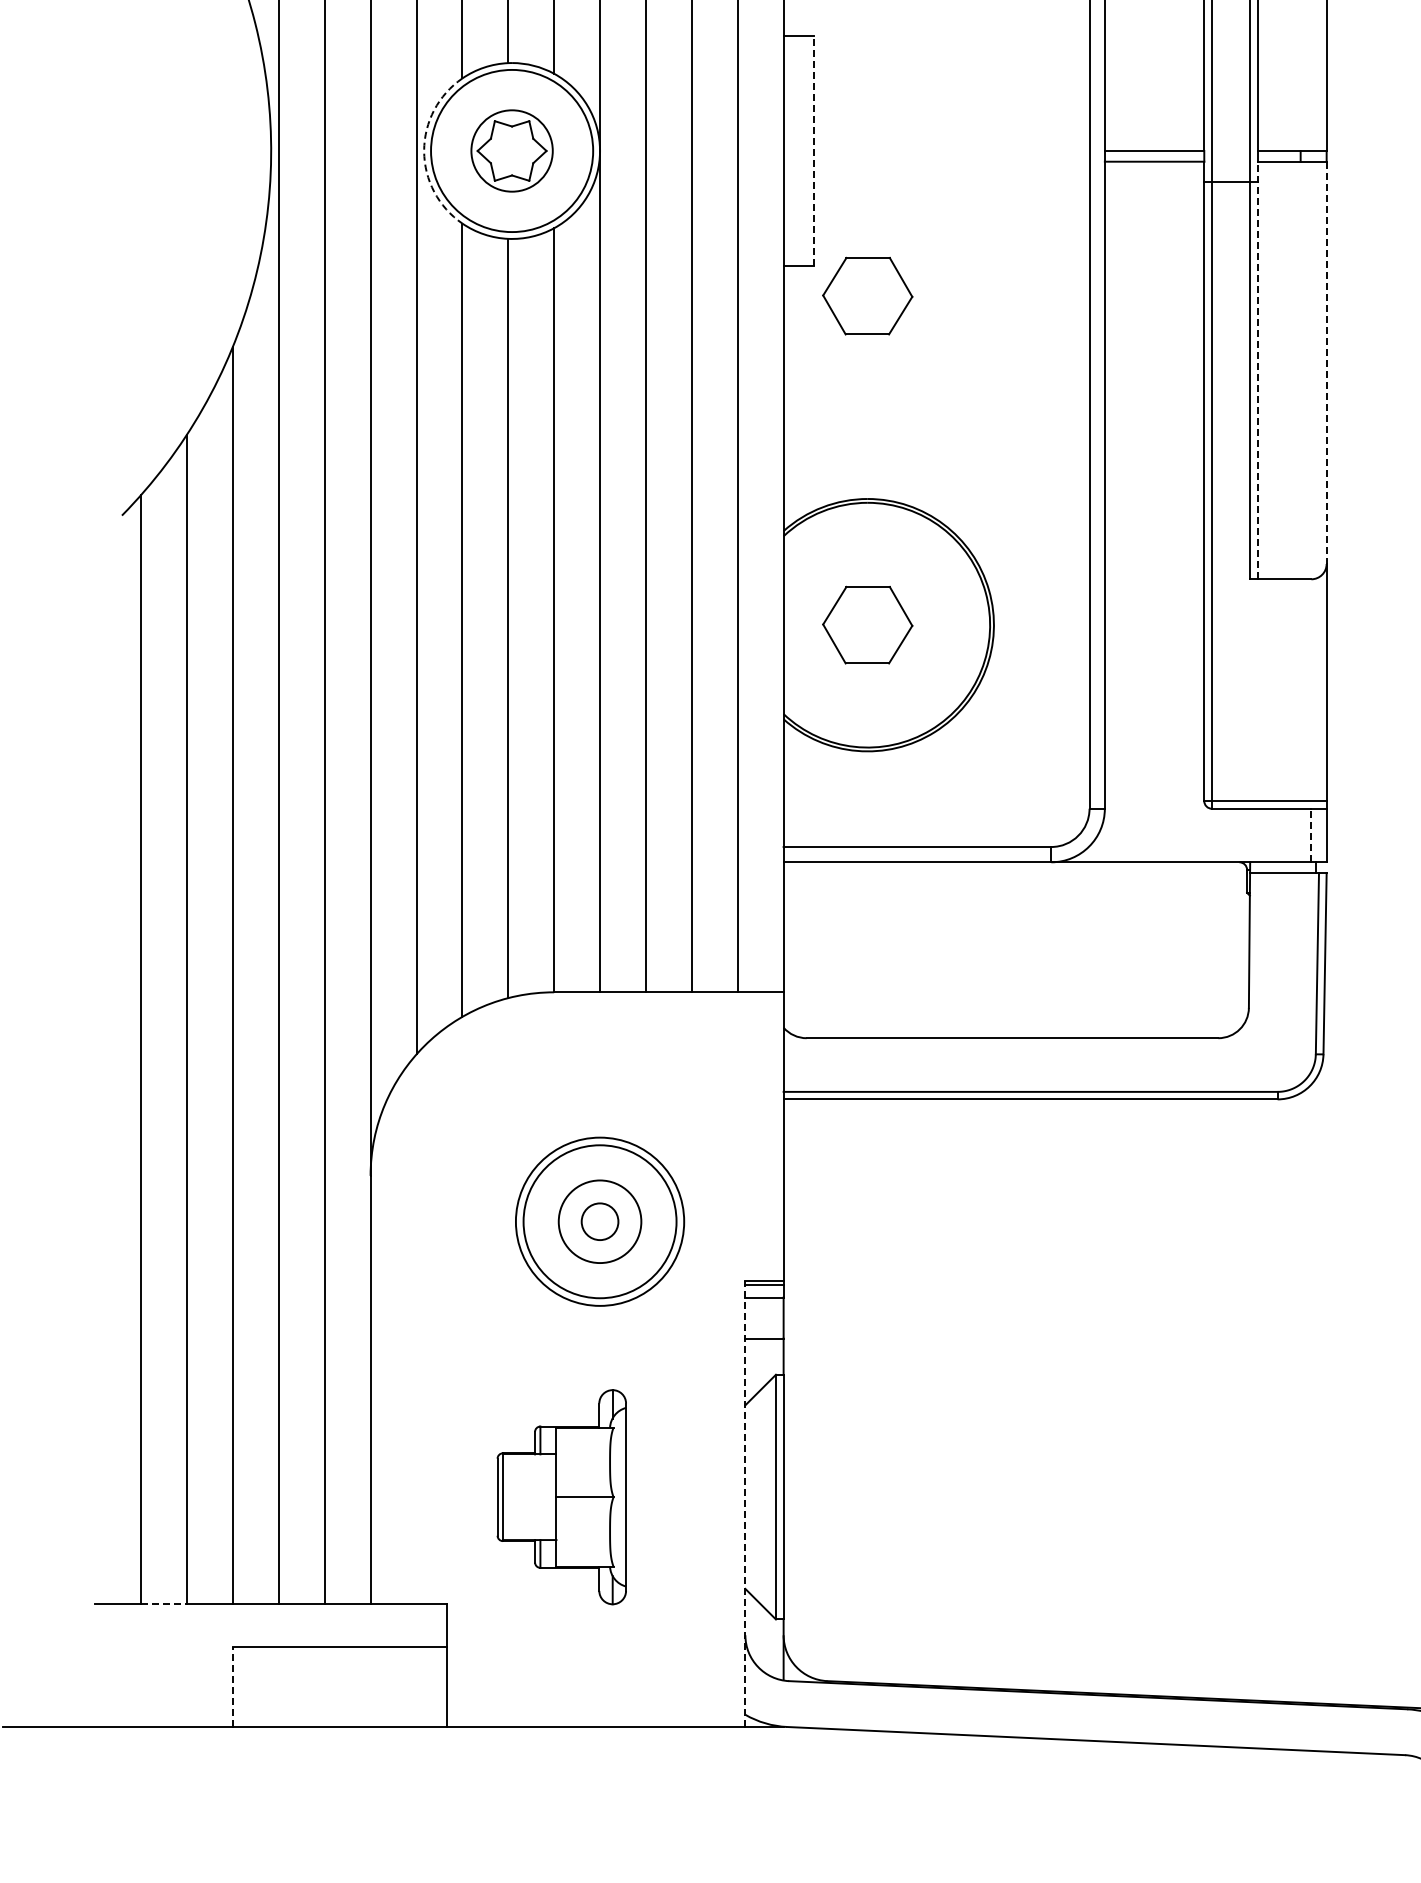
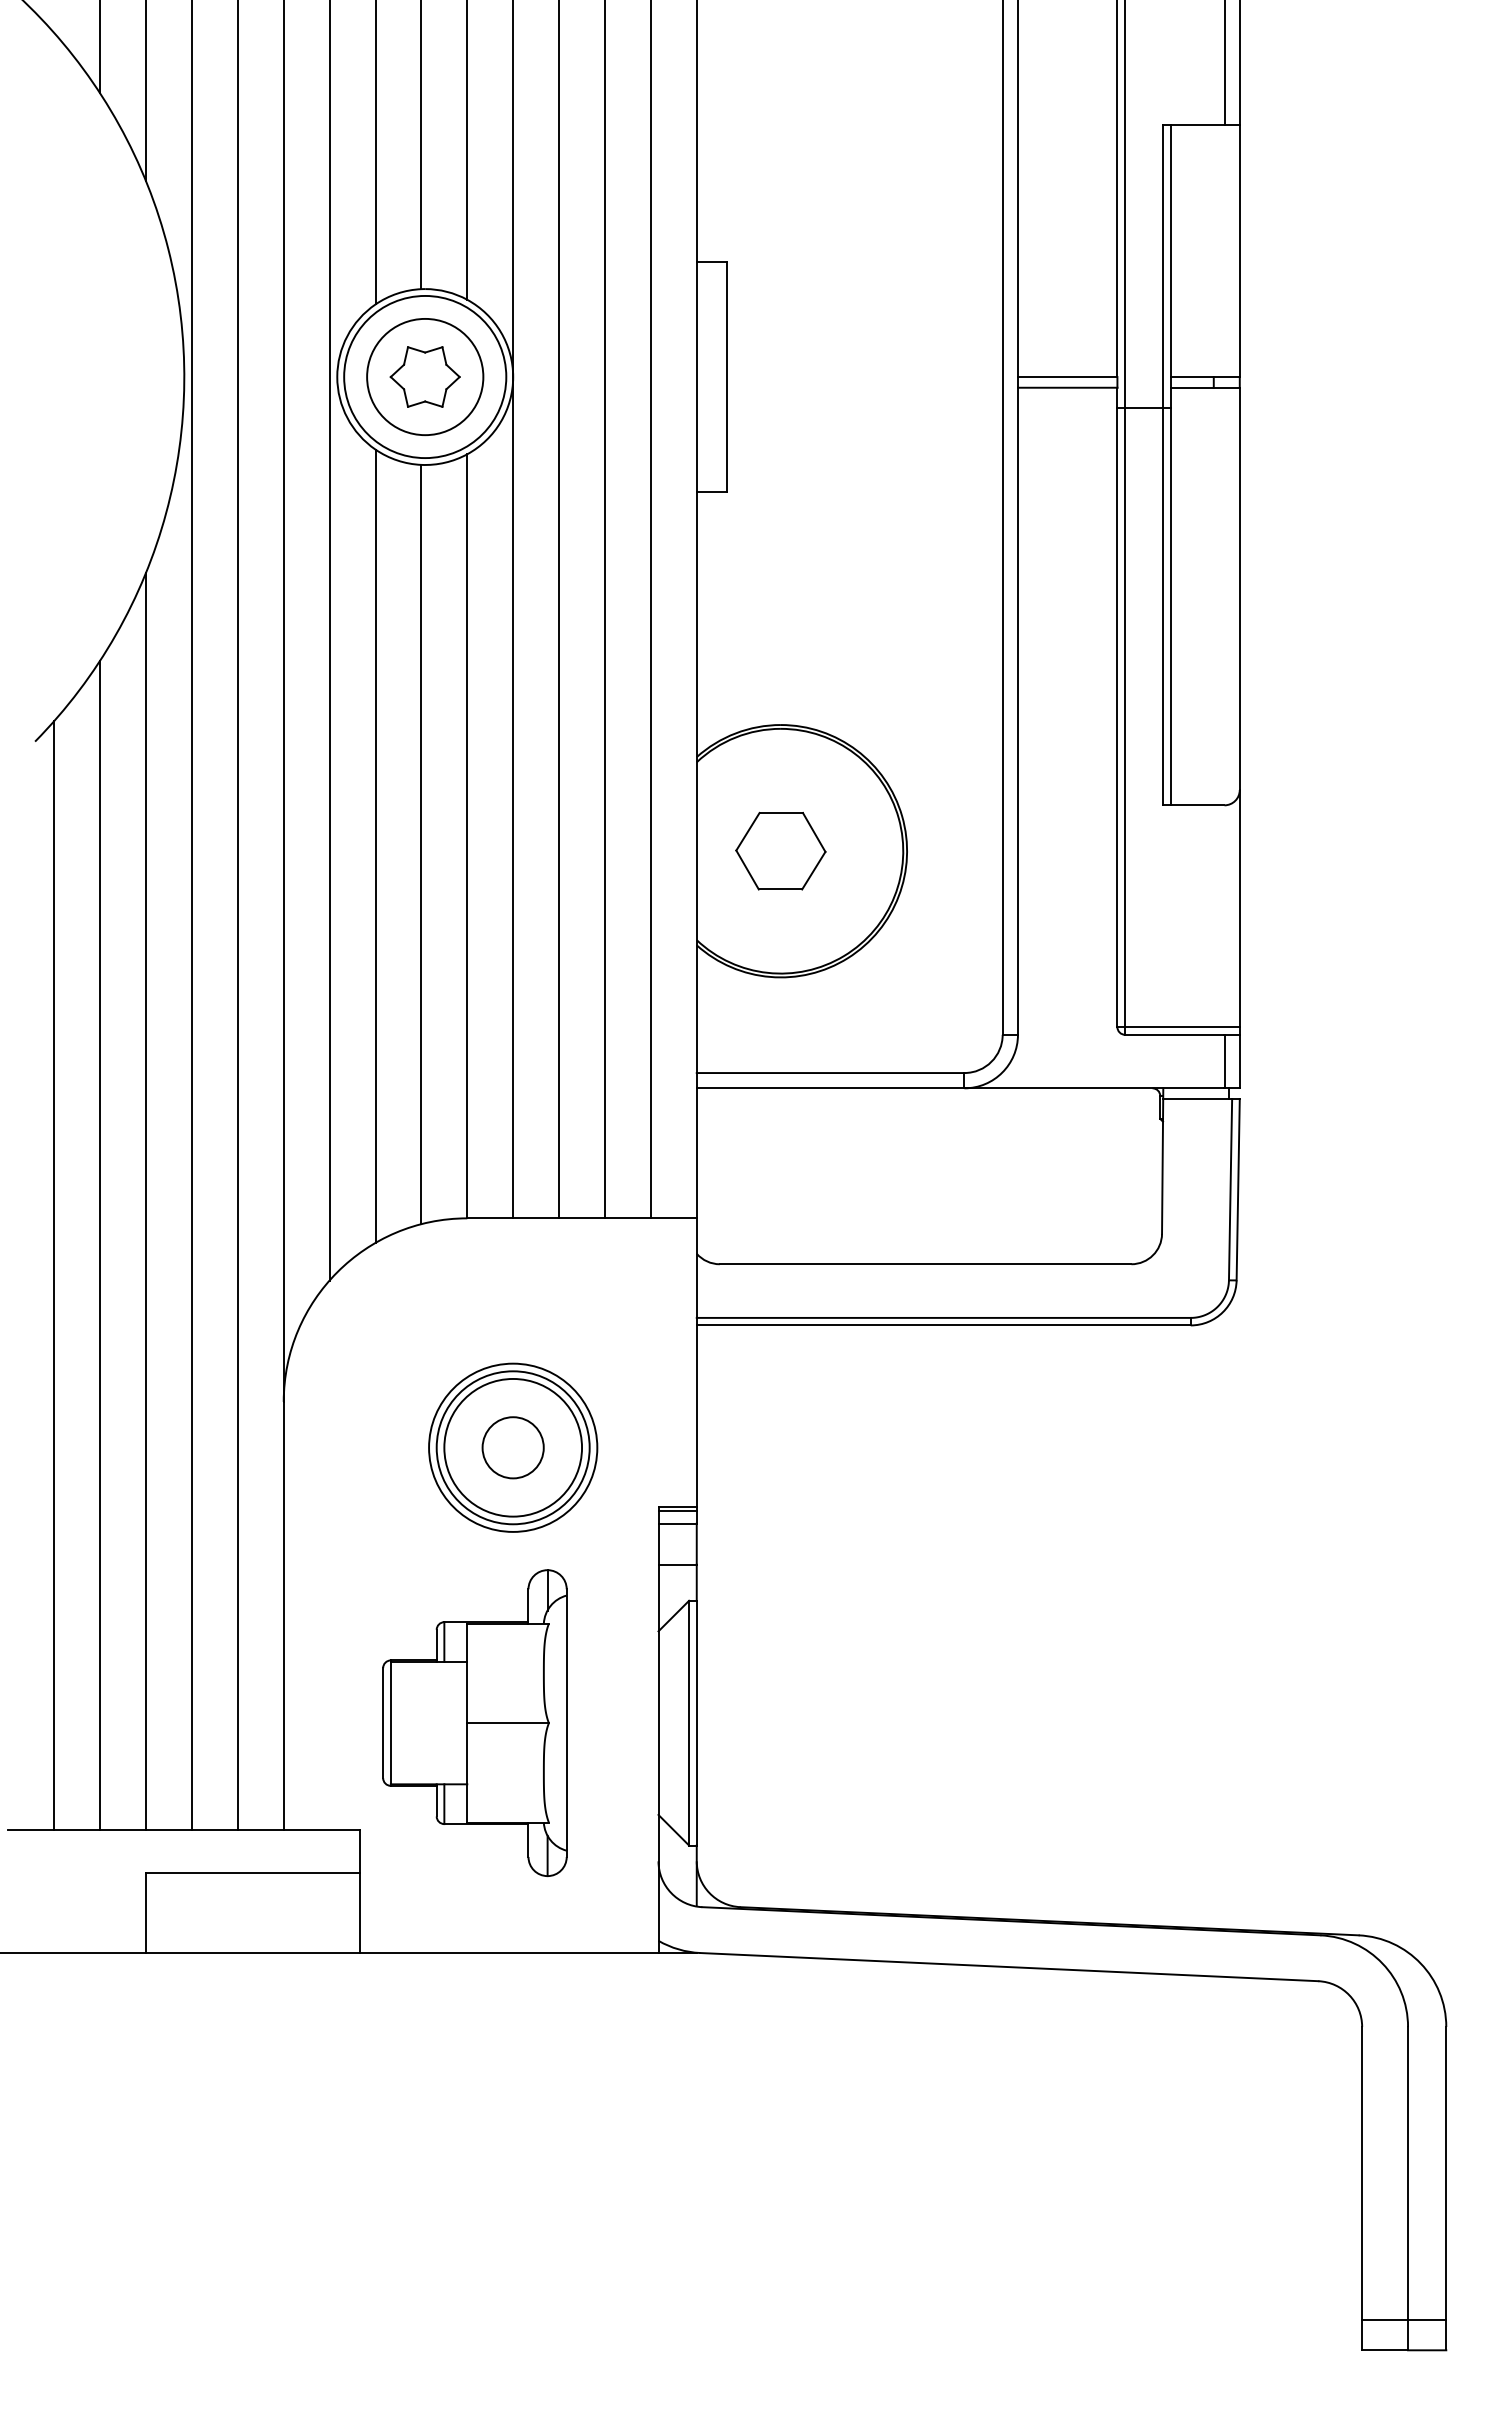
circle: (512, 150) -> (425, 376), size x1.43
arc: (424, 151) -> (337, 377), dashed -> solid
line: (814, 151) -> (727, 377), dashed -> solid
part: (867, 295) -> (780, 521), removed
line: (1326, 363) -> (1239, 589), dashed -> solid
line: (1257, 370) -> (1170, 596), dashed -> solid
line: (1311, 835) -> (1224, 1061), dashed -> solid
circle: (599, 1221) -> (512, 1447), size x1.67
circle: (600, 1221) -> (513, 1447), size x1.67
part: (561, 1497) -> (474, 1723), size x1.43
line: (745, 1504) -> (658, 1730), dashed -> solid
line: (164, 1604) -> (77, 1830), dashed -> solid
line: (233, 1686) -> (146, 1912), dashed -> solid

